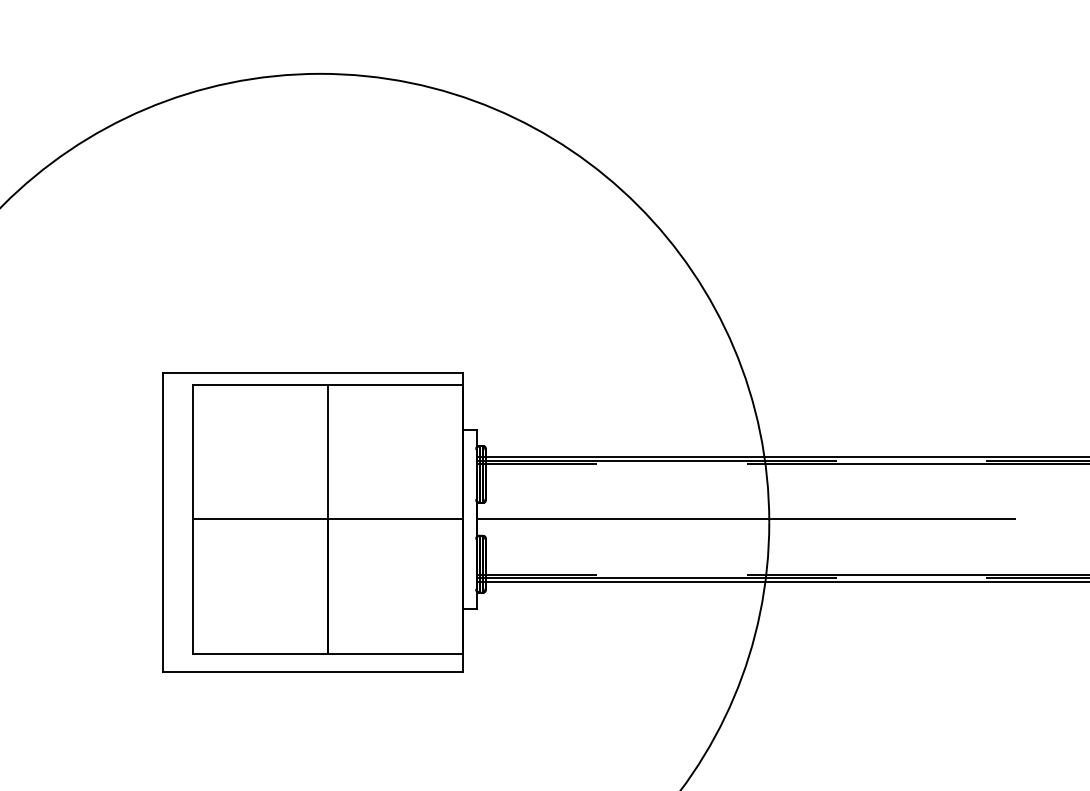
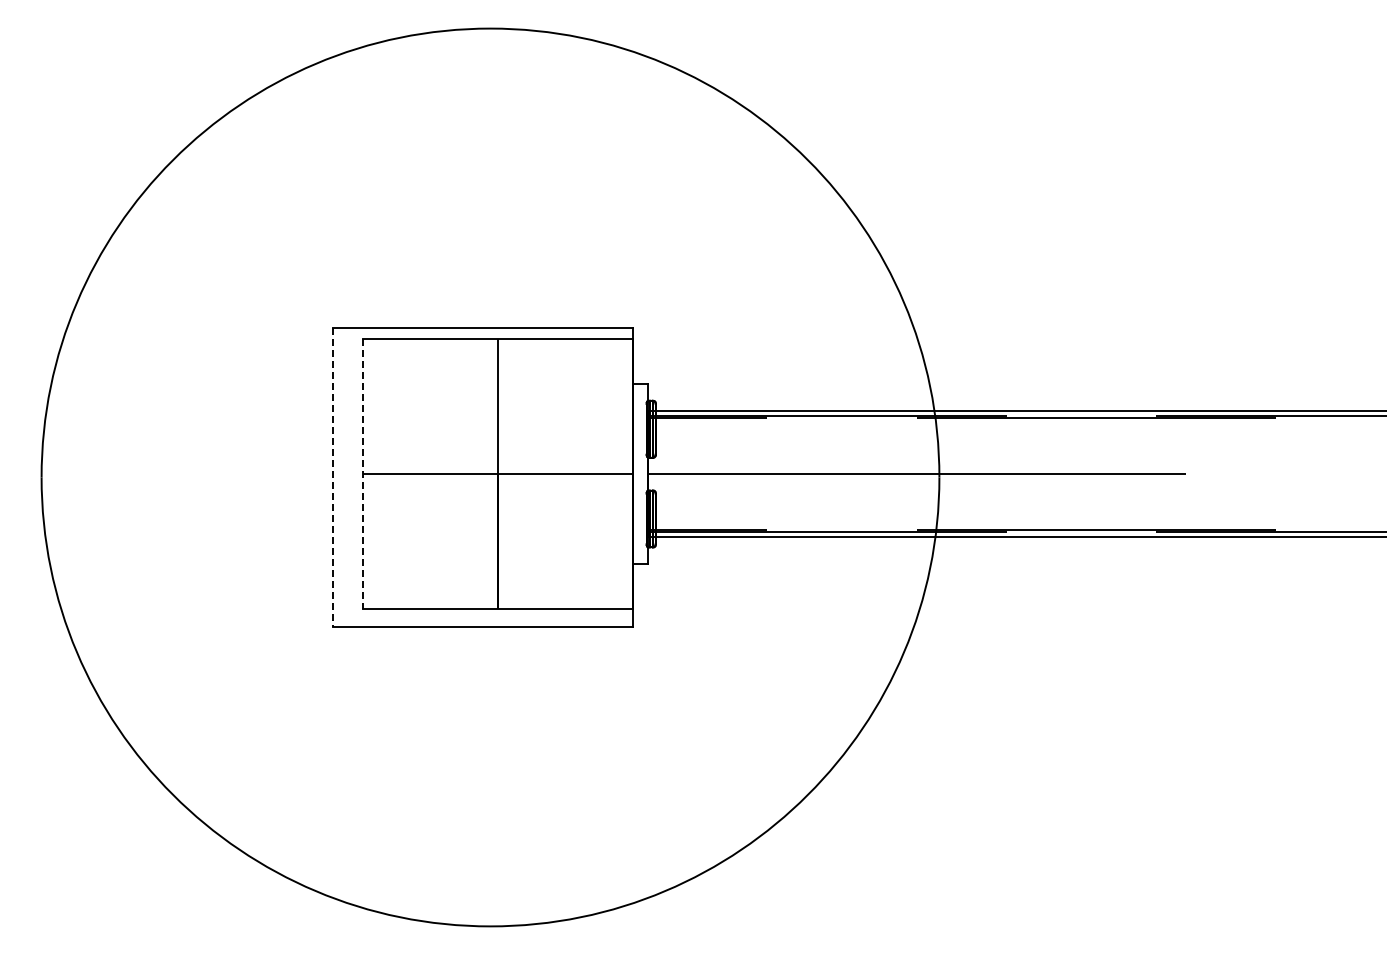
line: (193, 519) -> (363, 474), solid -> dashed
line: (163, 522) -> (333, 477), solid -> dashed

